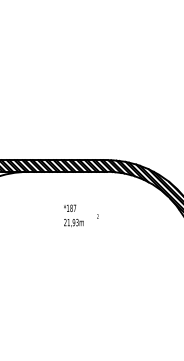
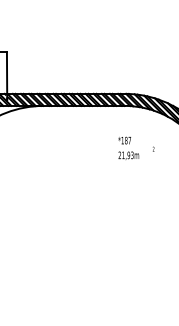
text: (81, 215) -> (136, 148), moved

